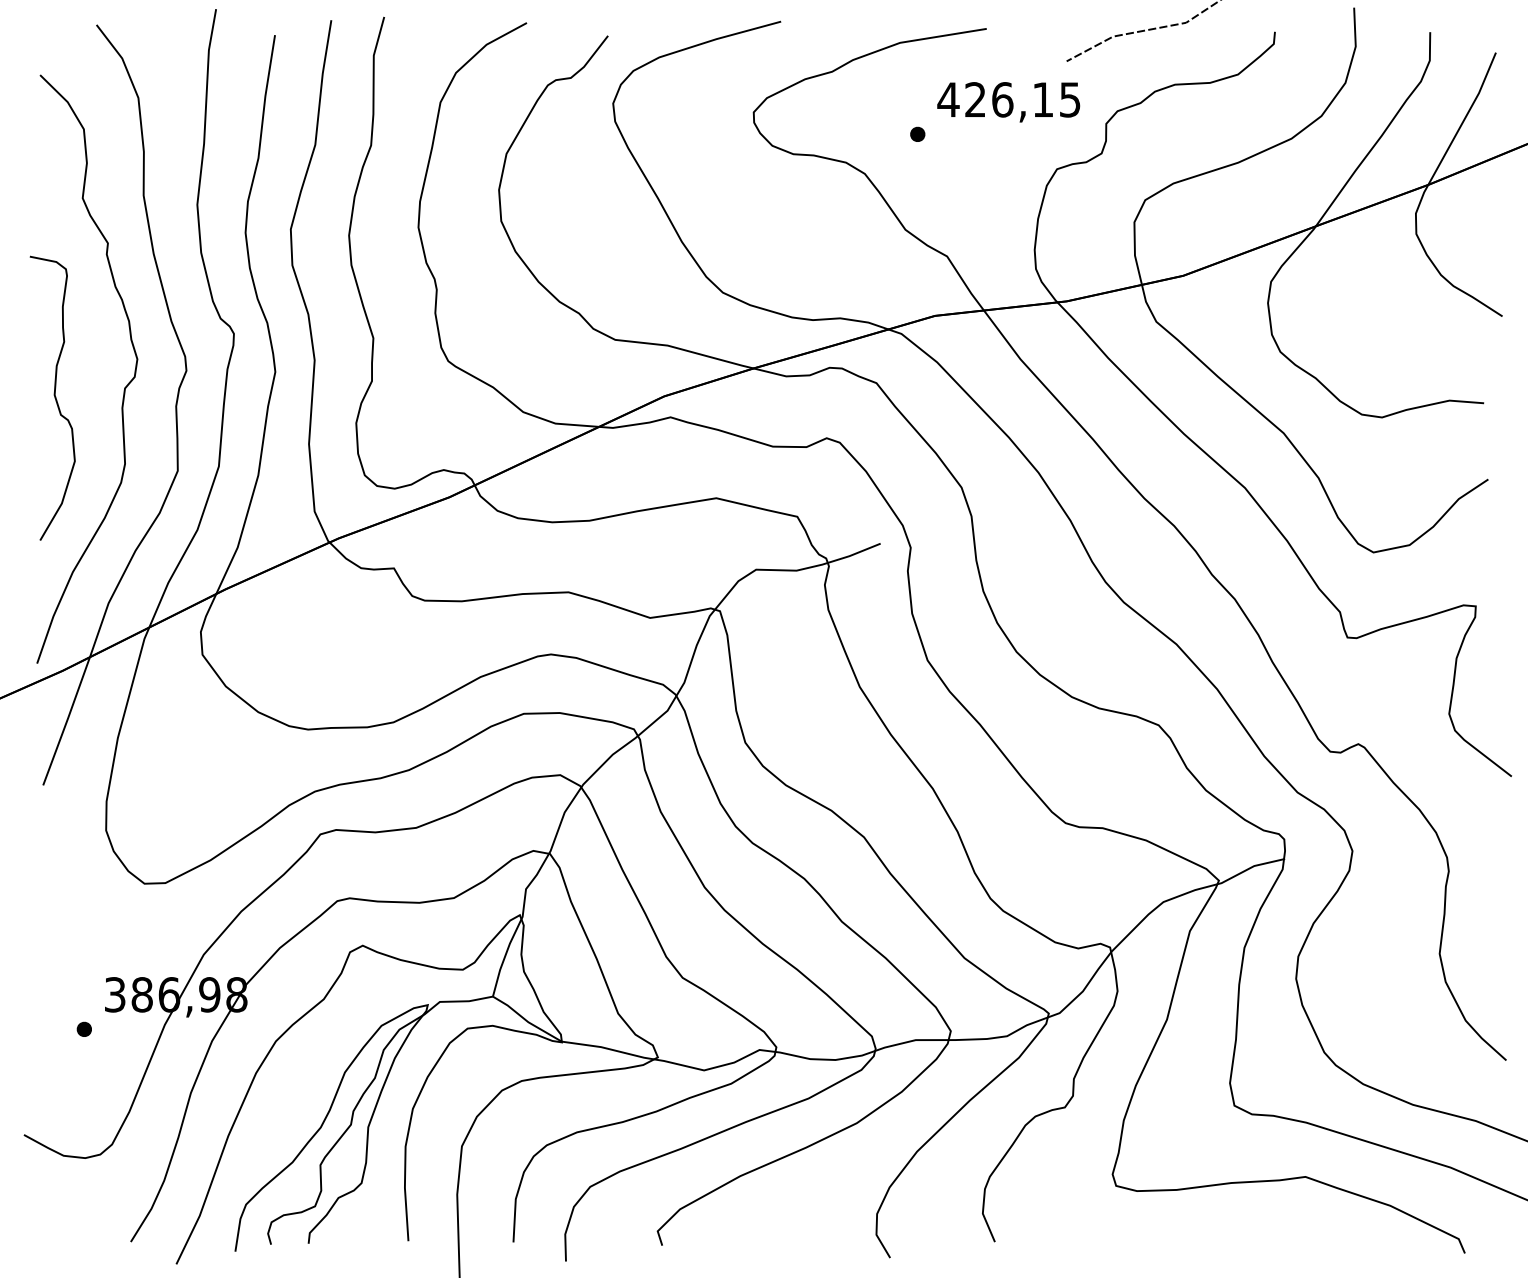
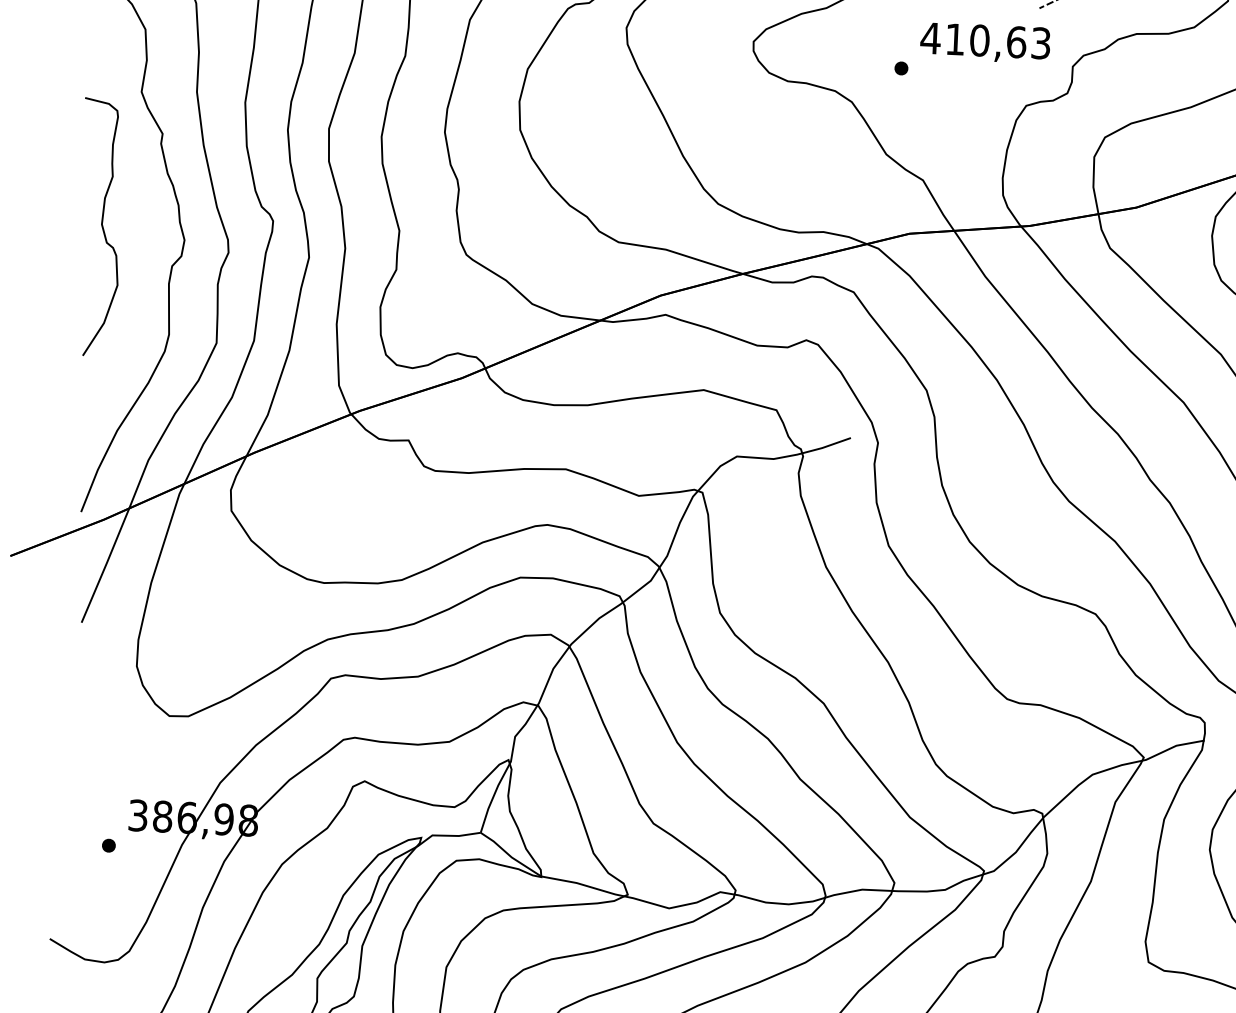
text: (1022, 99) -> (997, 41), 426,15 -> 410,63
curve: (54, 397) -> (101, 226), moved

